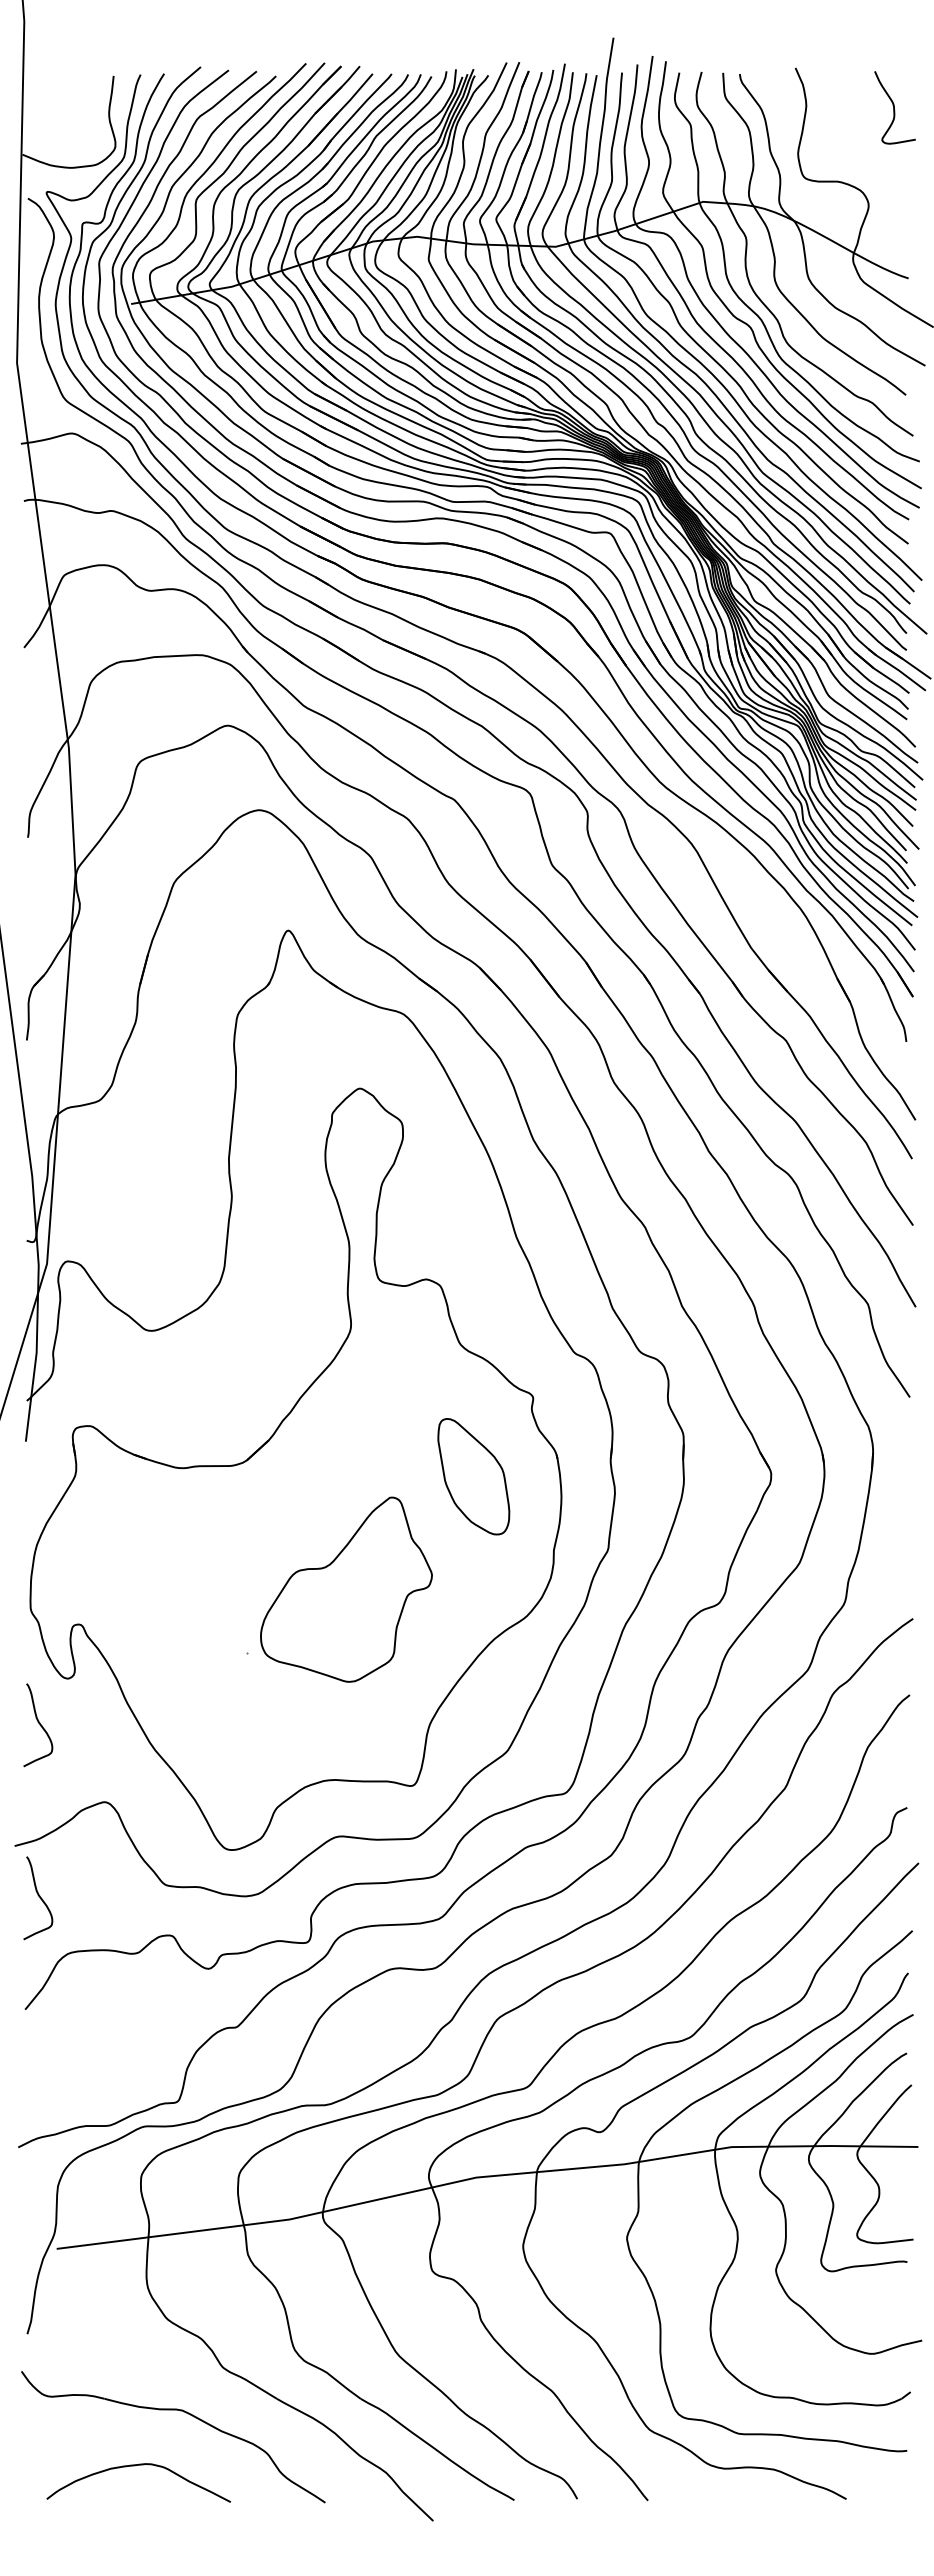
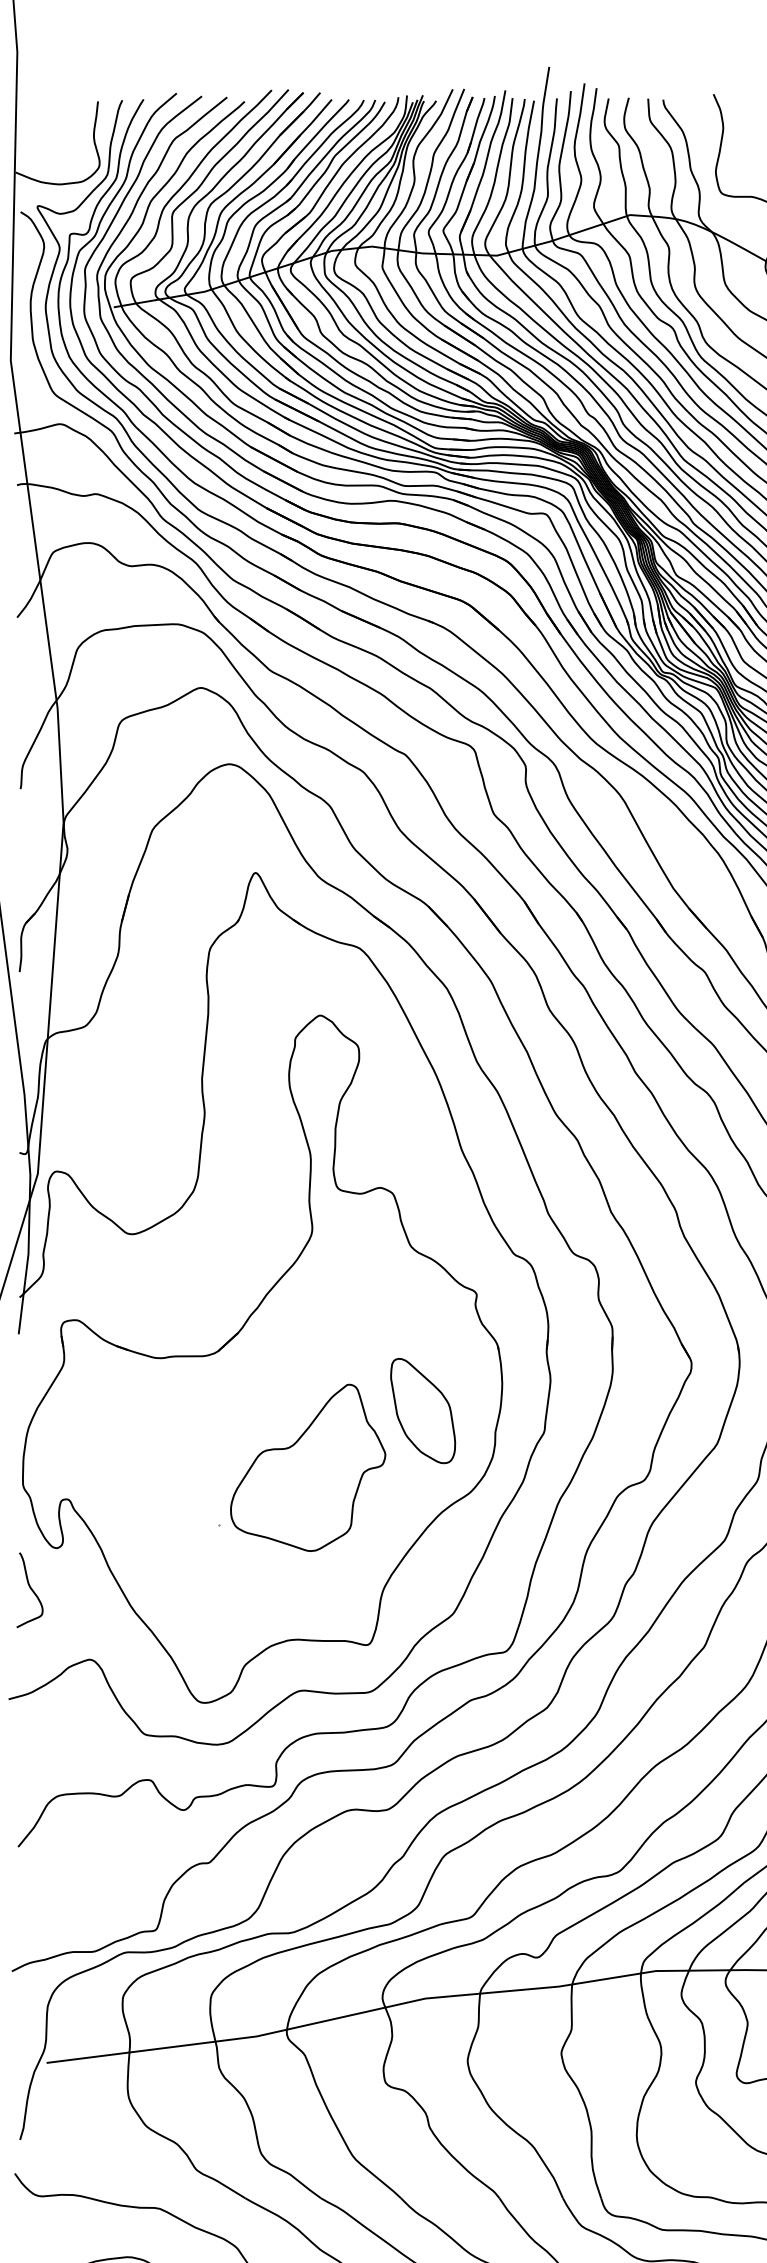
part: (473, 1476) -> (422, 1410), moved
curve: (39, 1897) -> (31, 1745), removed

